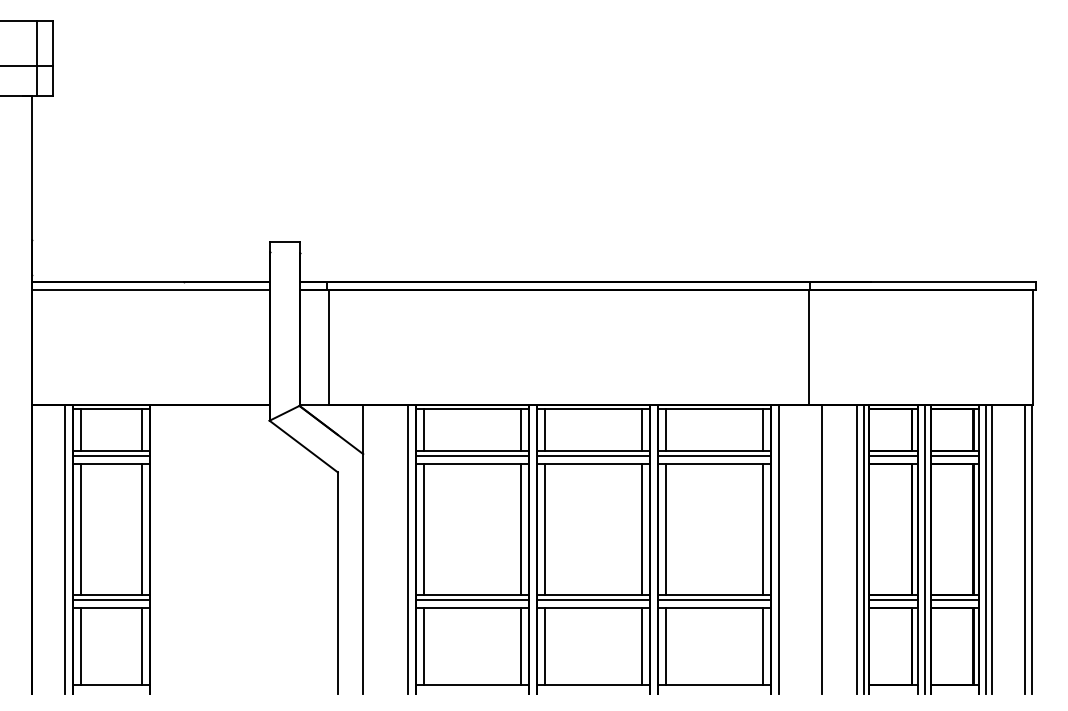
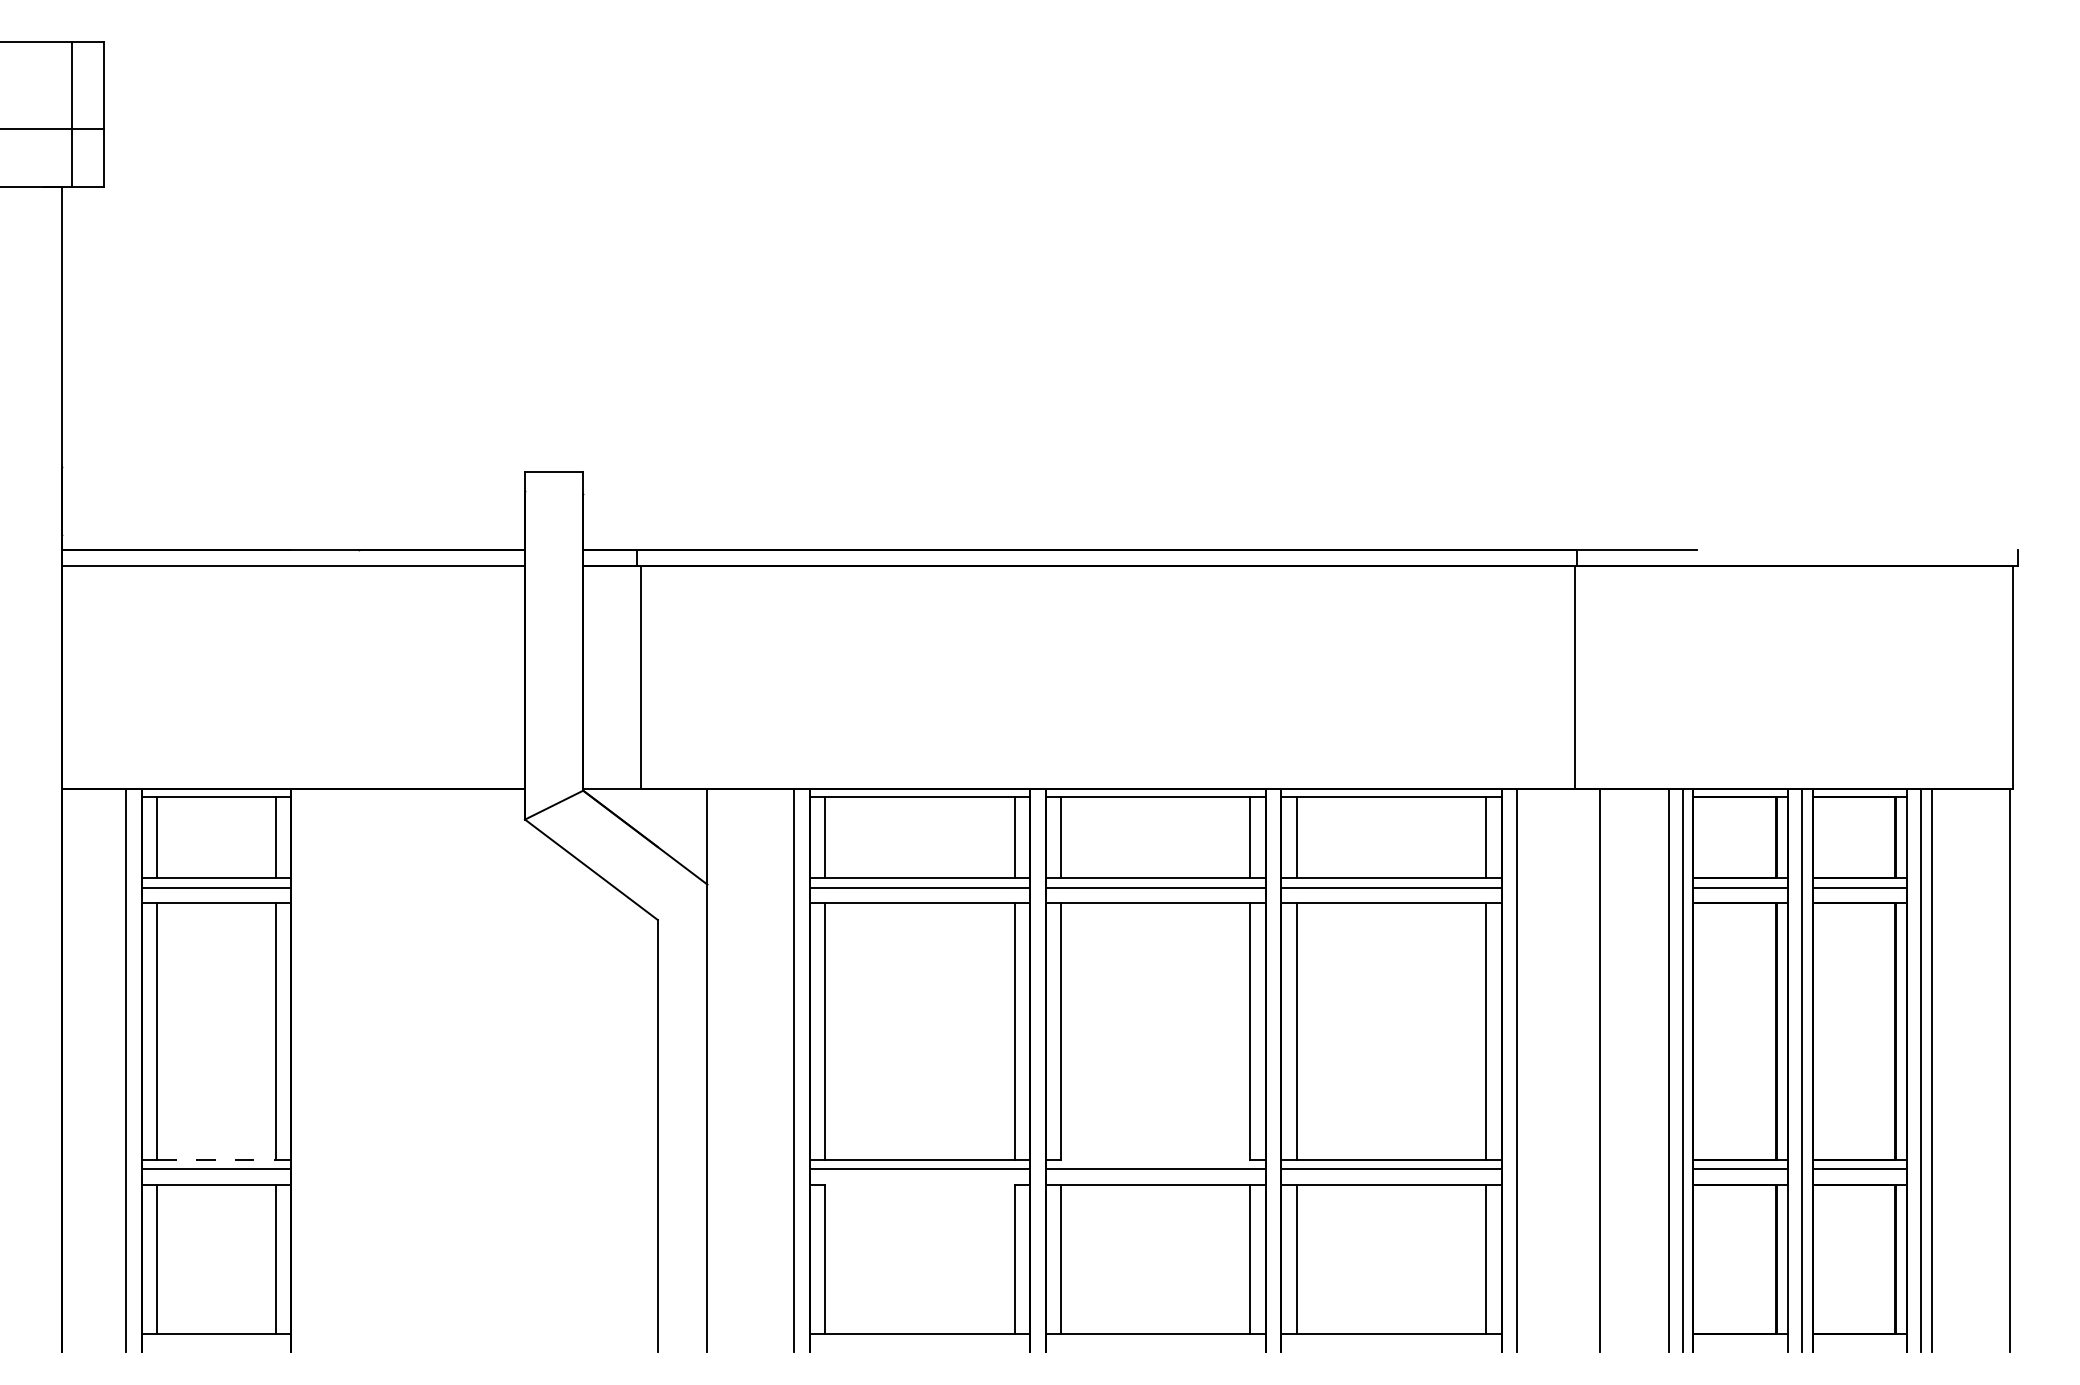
line: (922, 282) -> (1796, 550), removed
line: (1025, 549) -> (1997, 1070), removed
line: (111, 595) -> (217, 1159), solid -> dashed
line: (593, 595) -> (1155, 1159), removed
line: (471, 608) -> (918, 1185), removed

